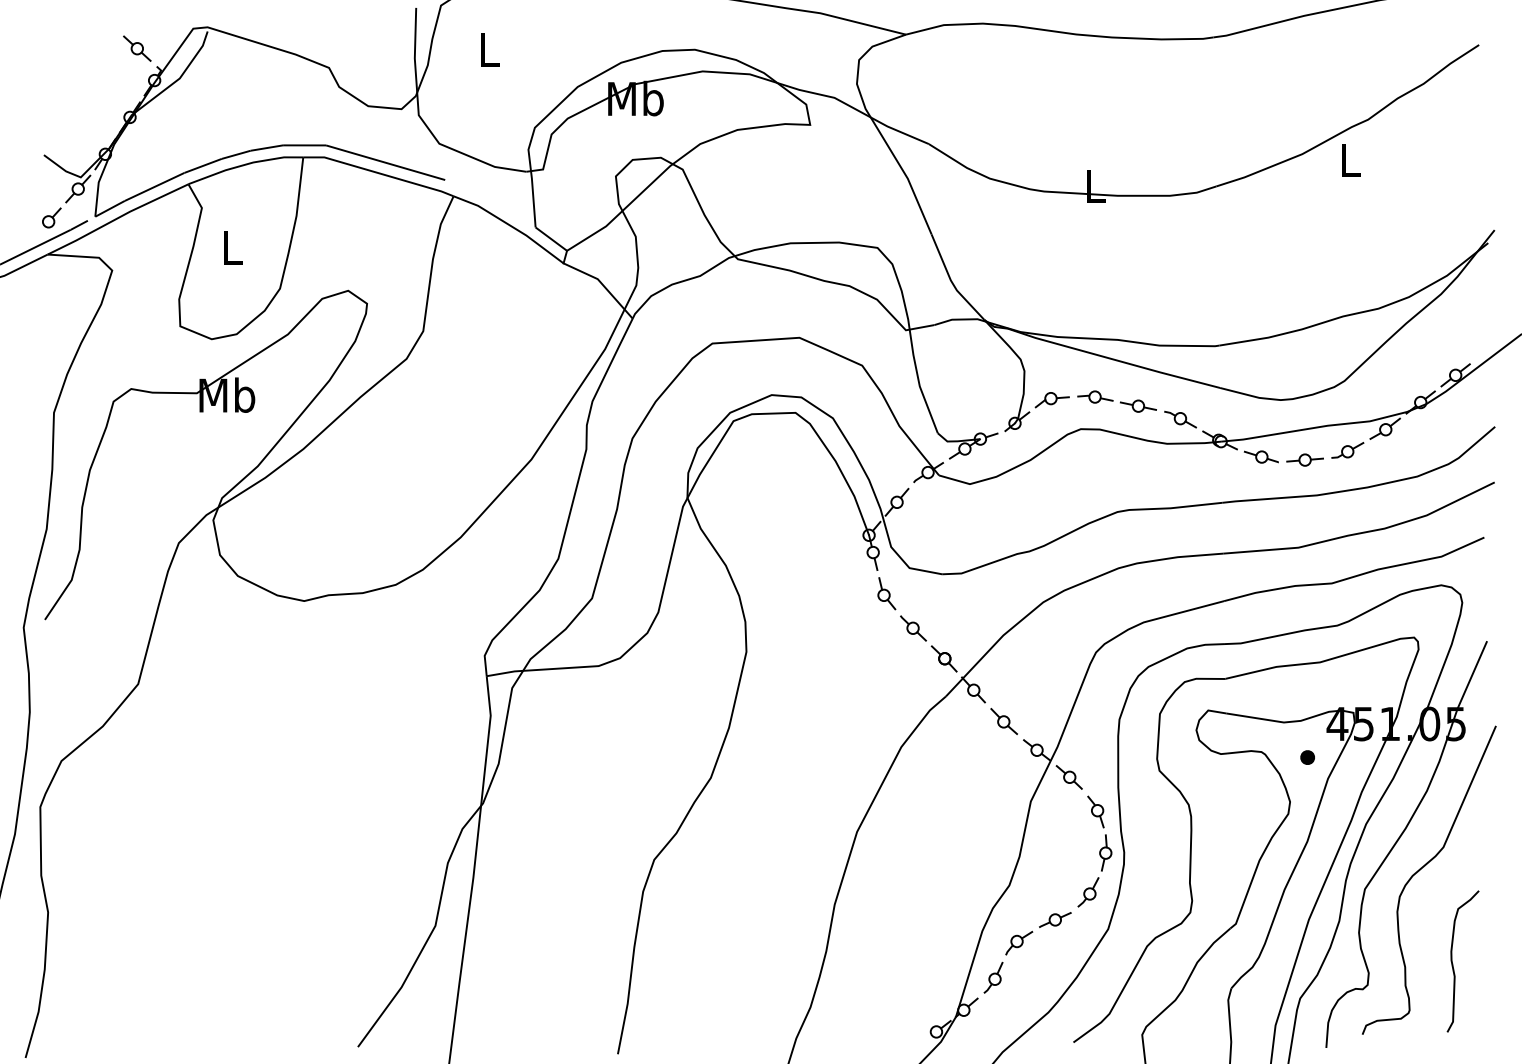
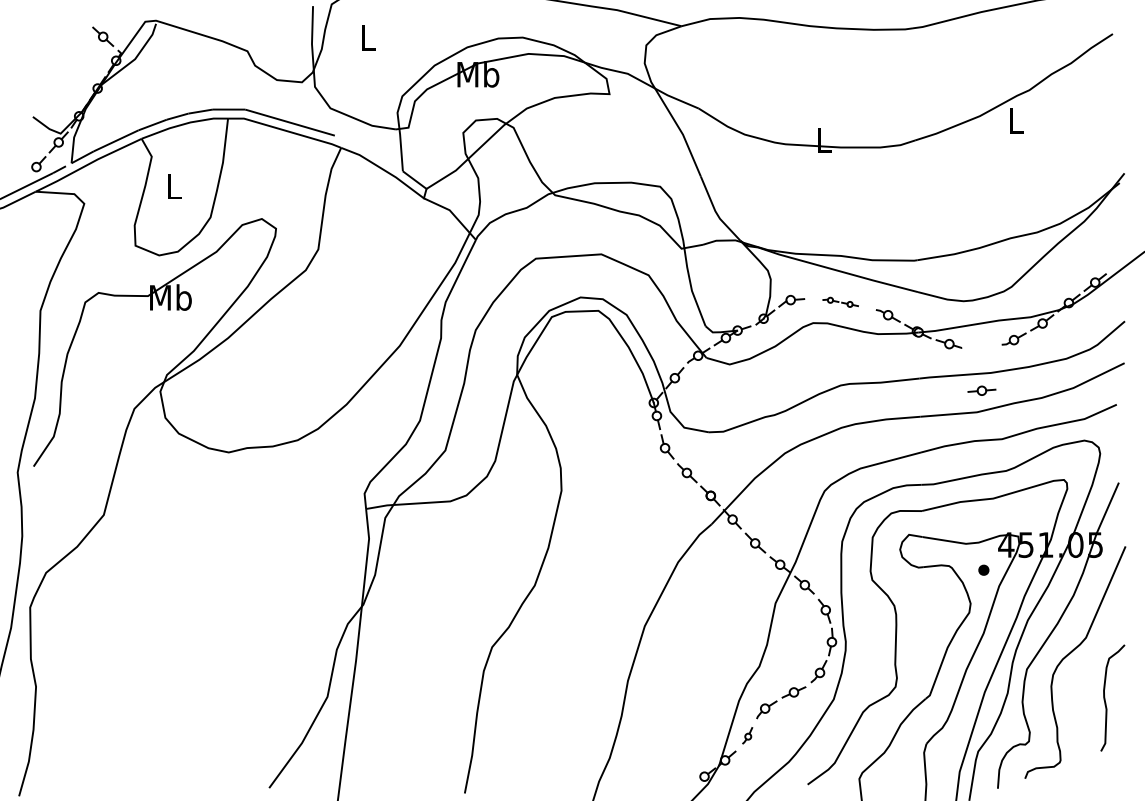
part: (1116, 401) -> (840, 302), size x0.6
part: (1304, 459) -> (981, 390), moved
curve: (1453, 963) -> (1105, 699), moved
part: (993, 977) -> (747, 735), size x0.7

